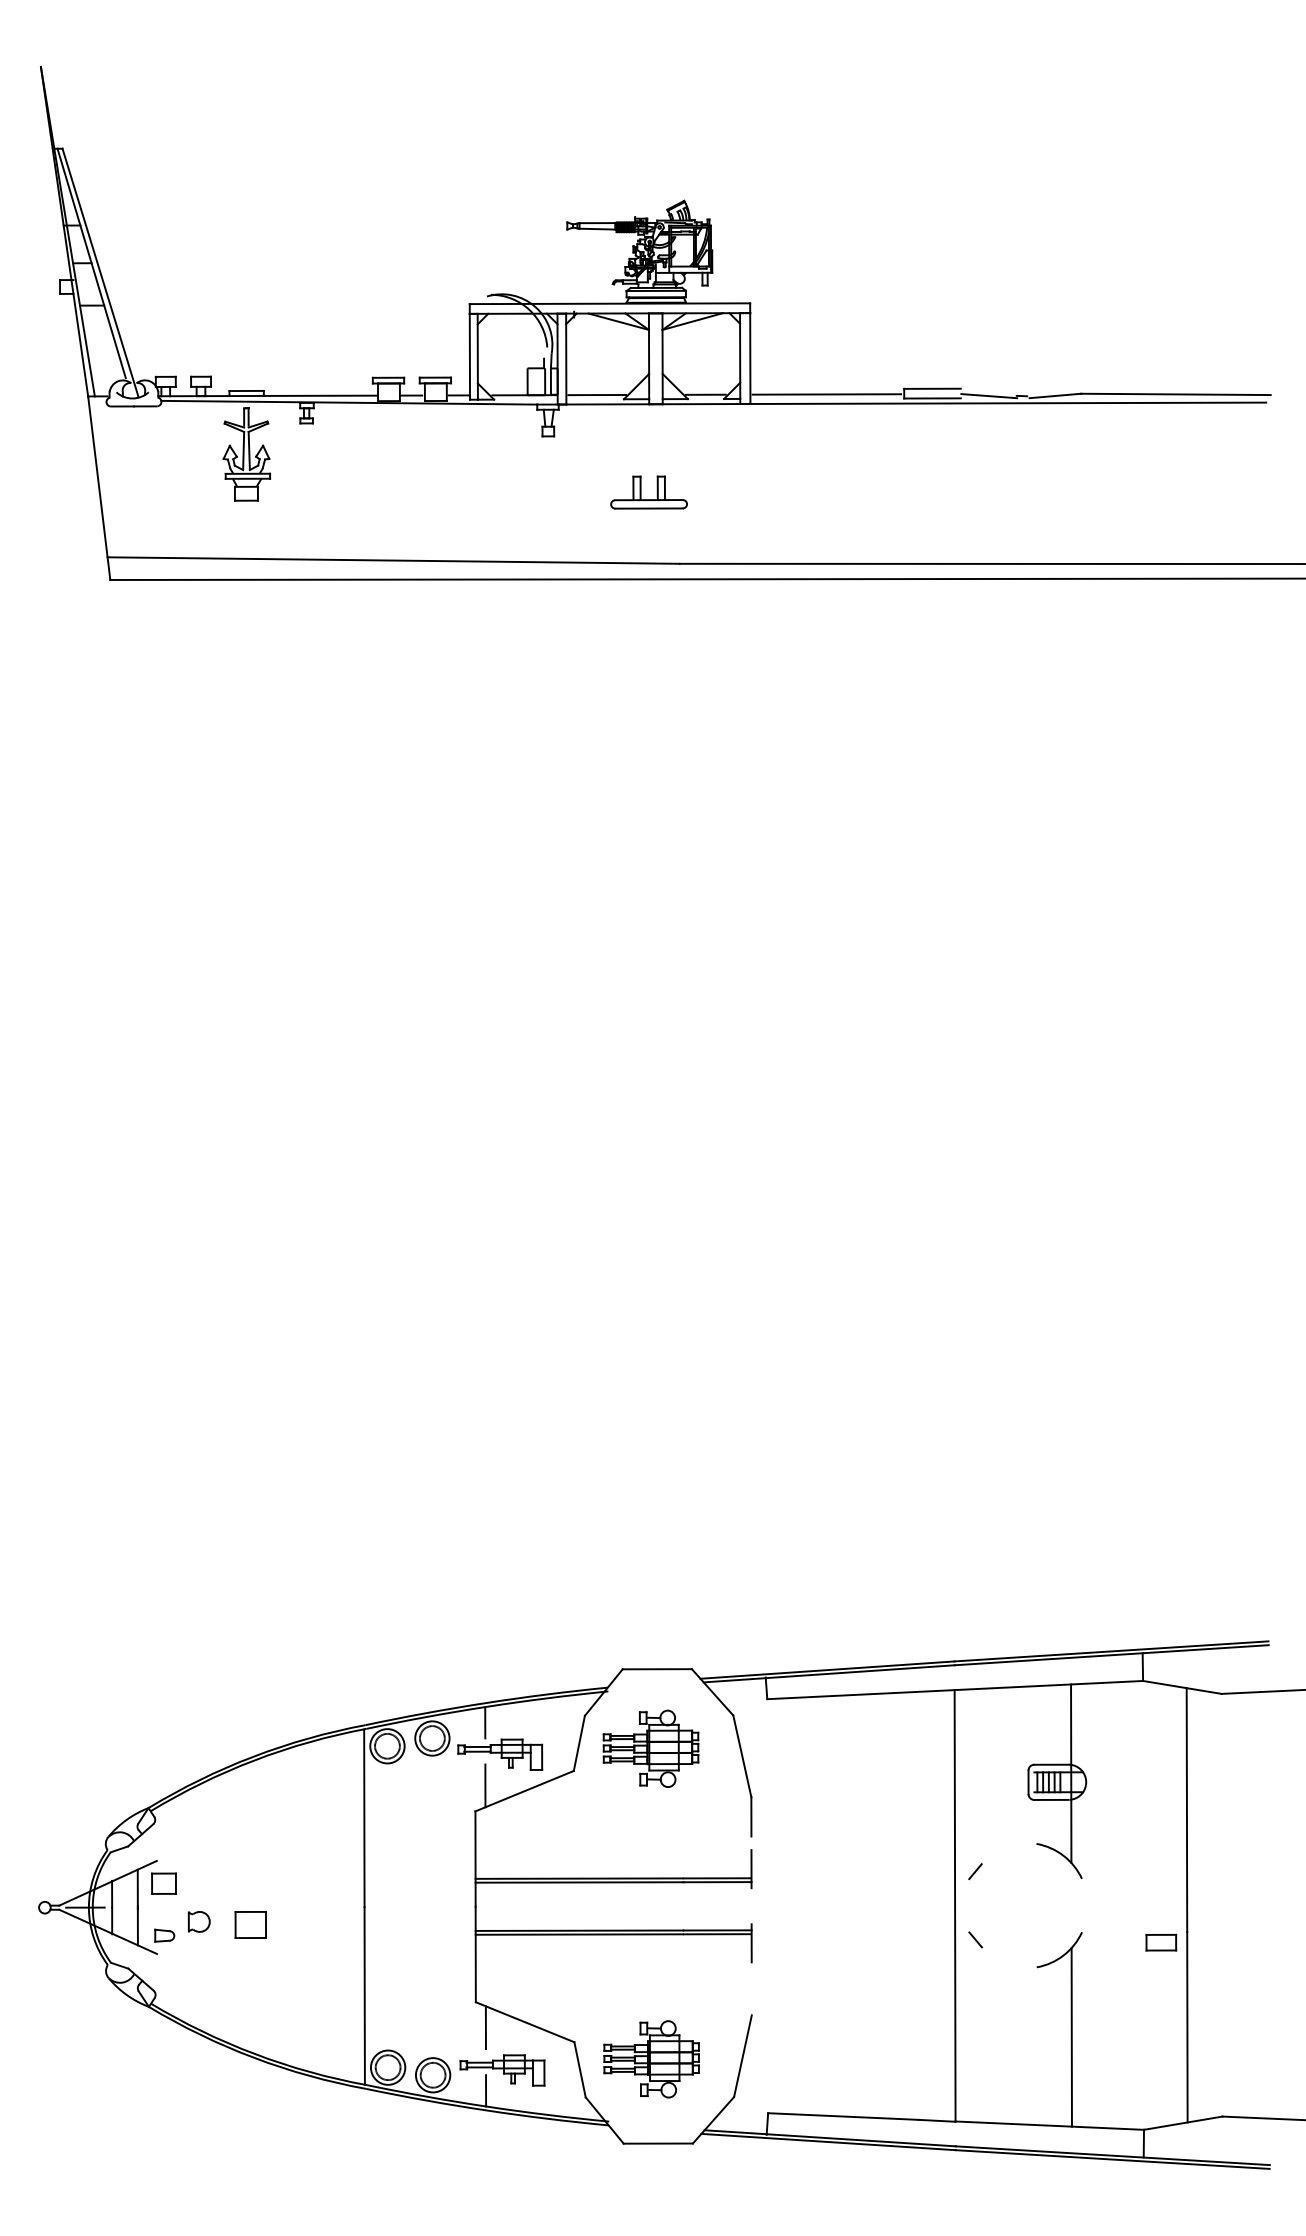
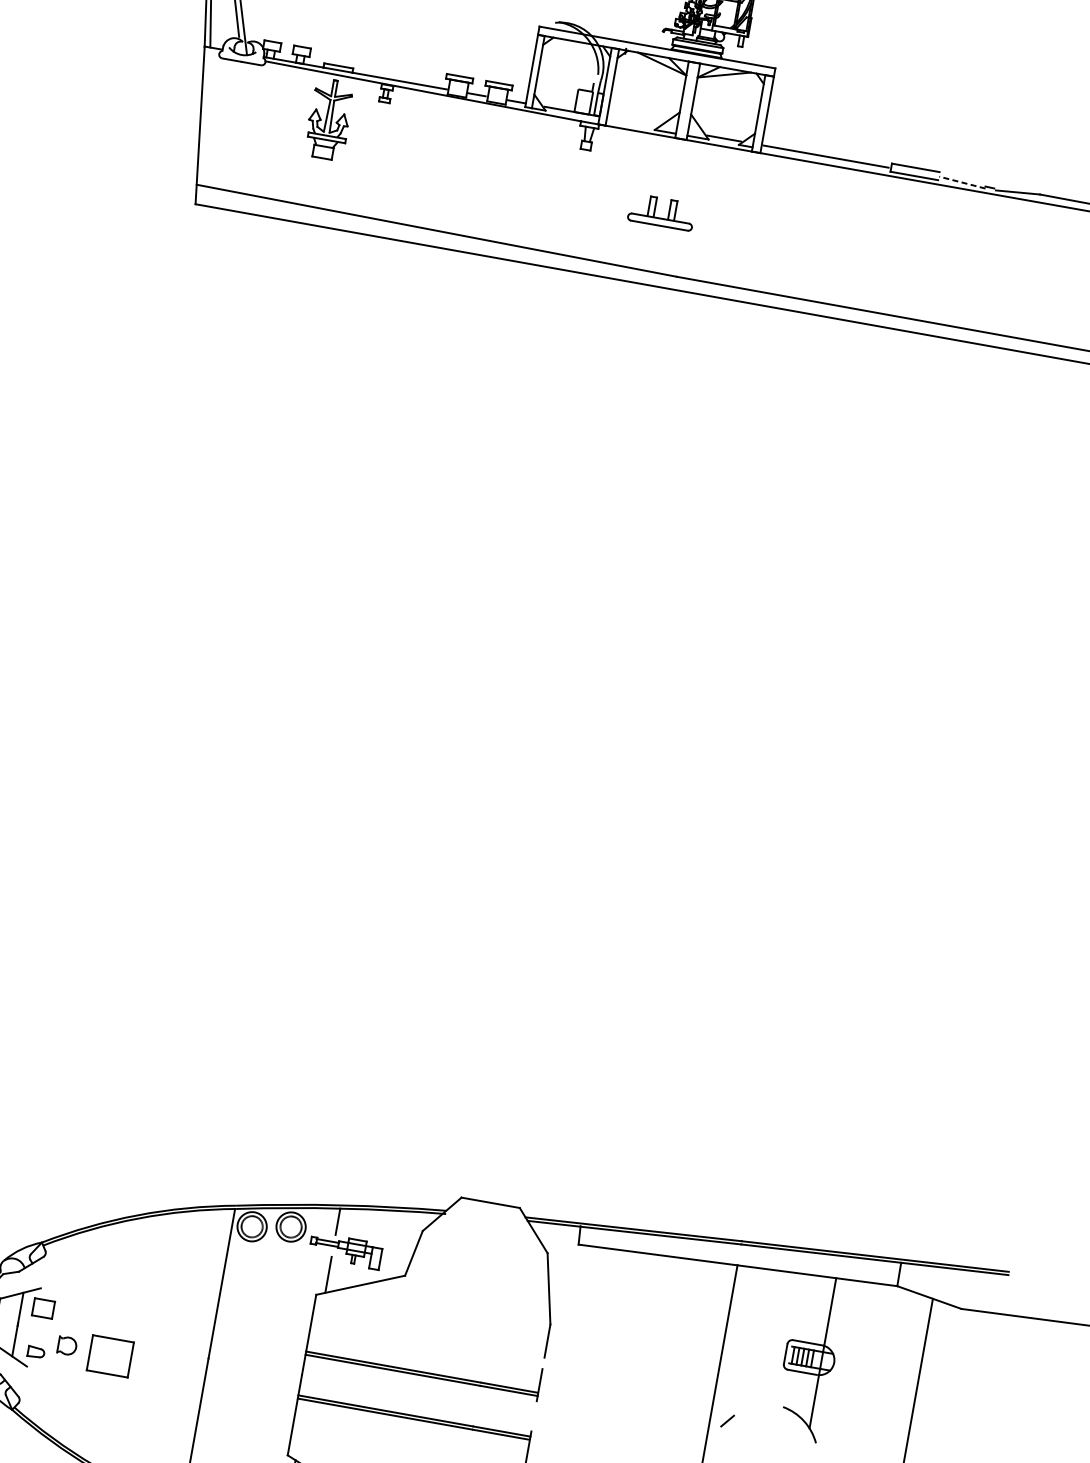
line: (597, 394) -> (633, 121), removed
line: (989, 396) -> (962, 182), solid -> dashed
part: (650, 1748) -> (472, 1268), removed
part: (250, 1924) -> (110, 1355), size x1.6

